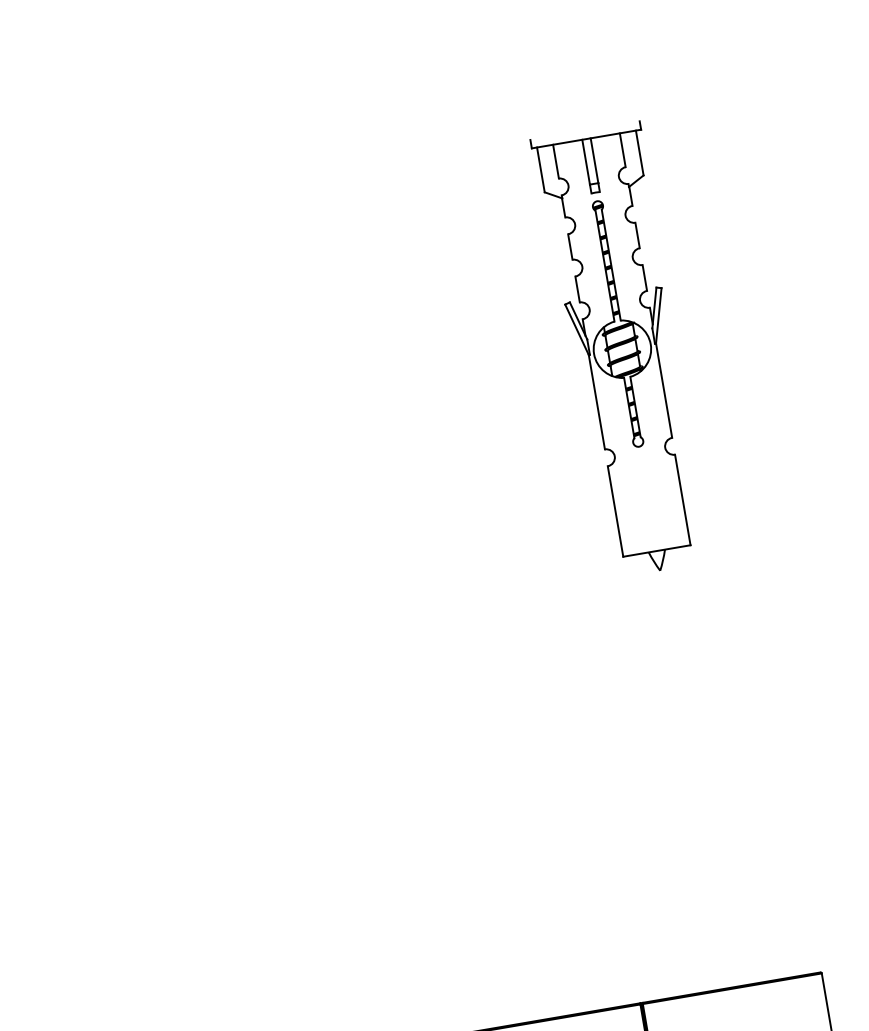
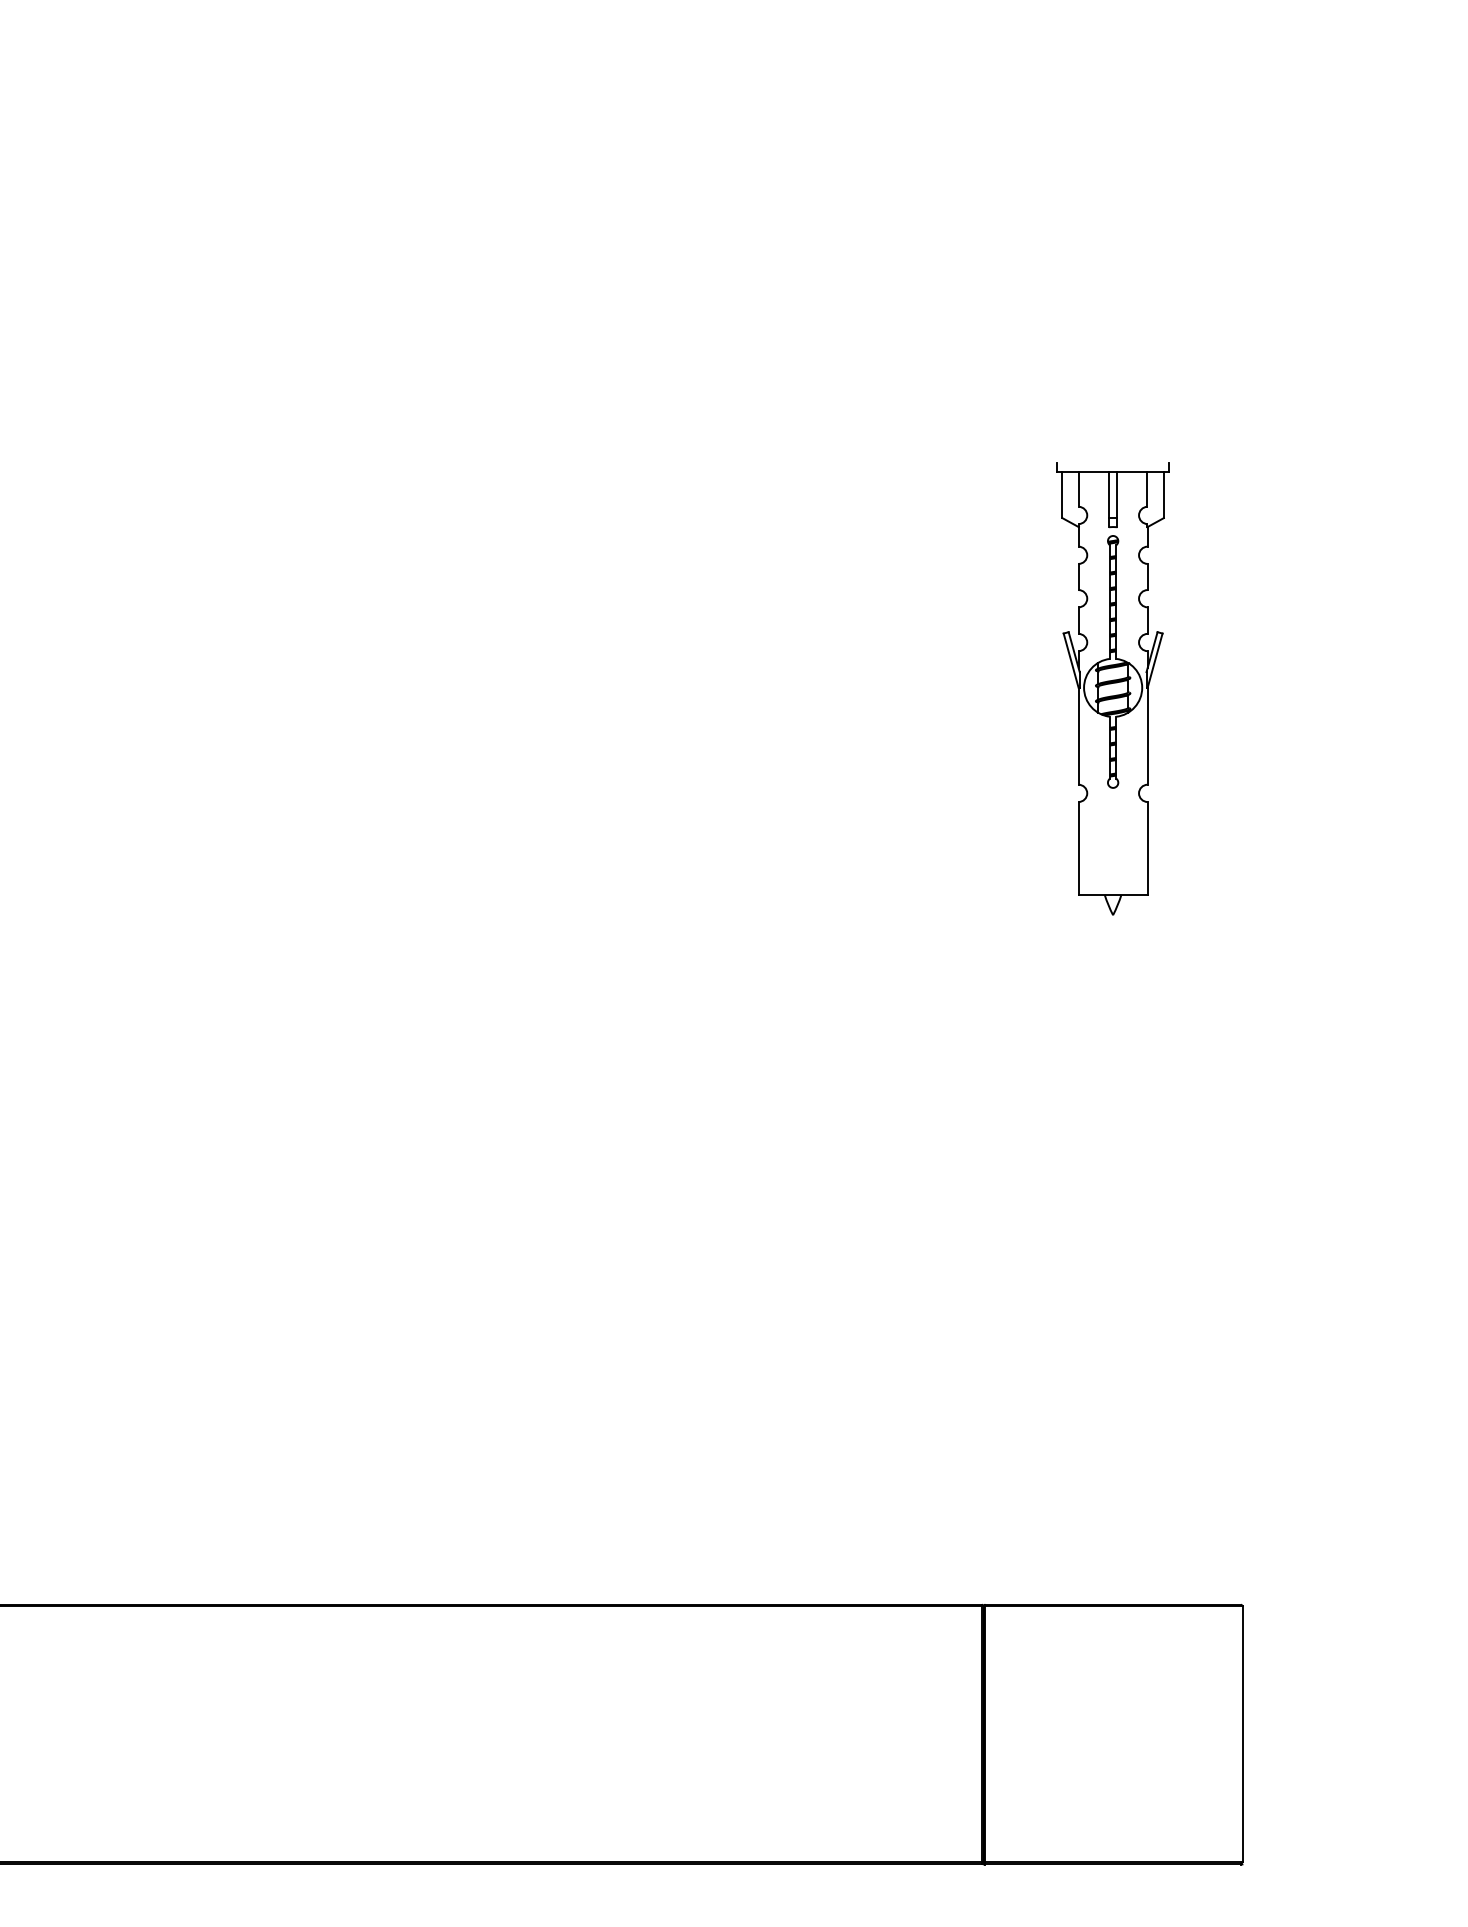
part: (622, 350) -> (1112, 688), size x0.71

